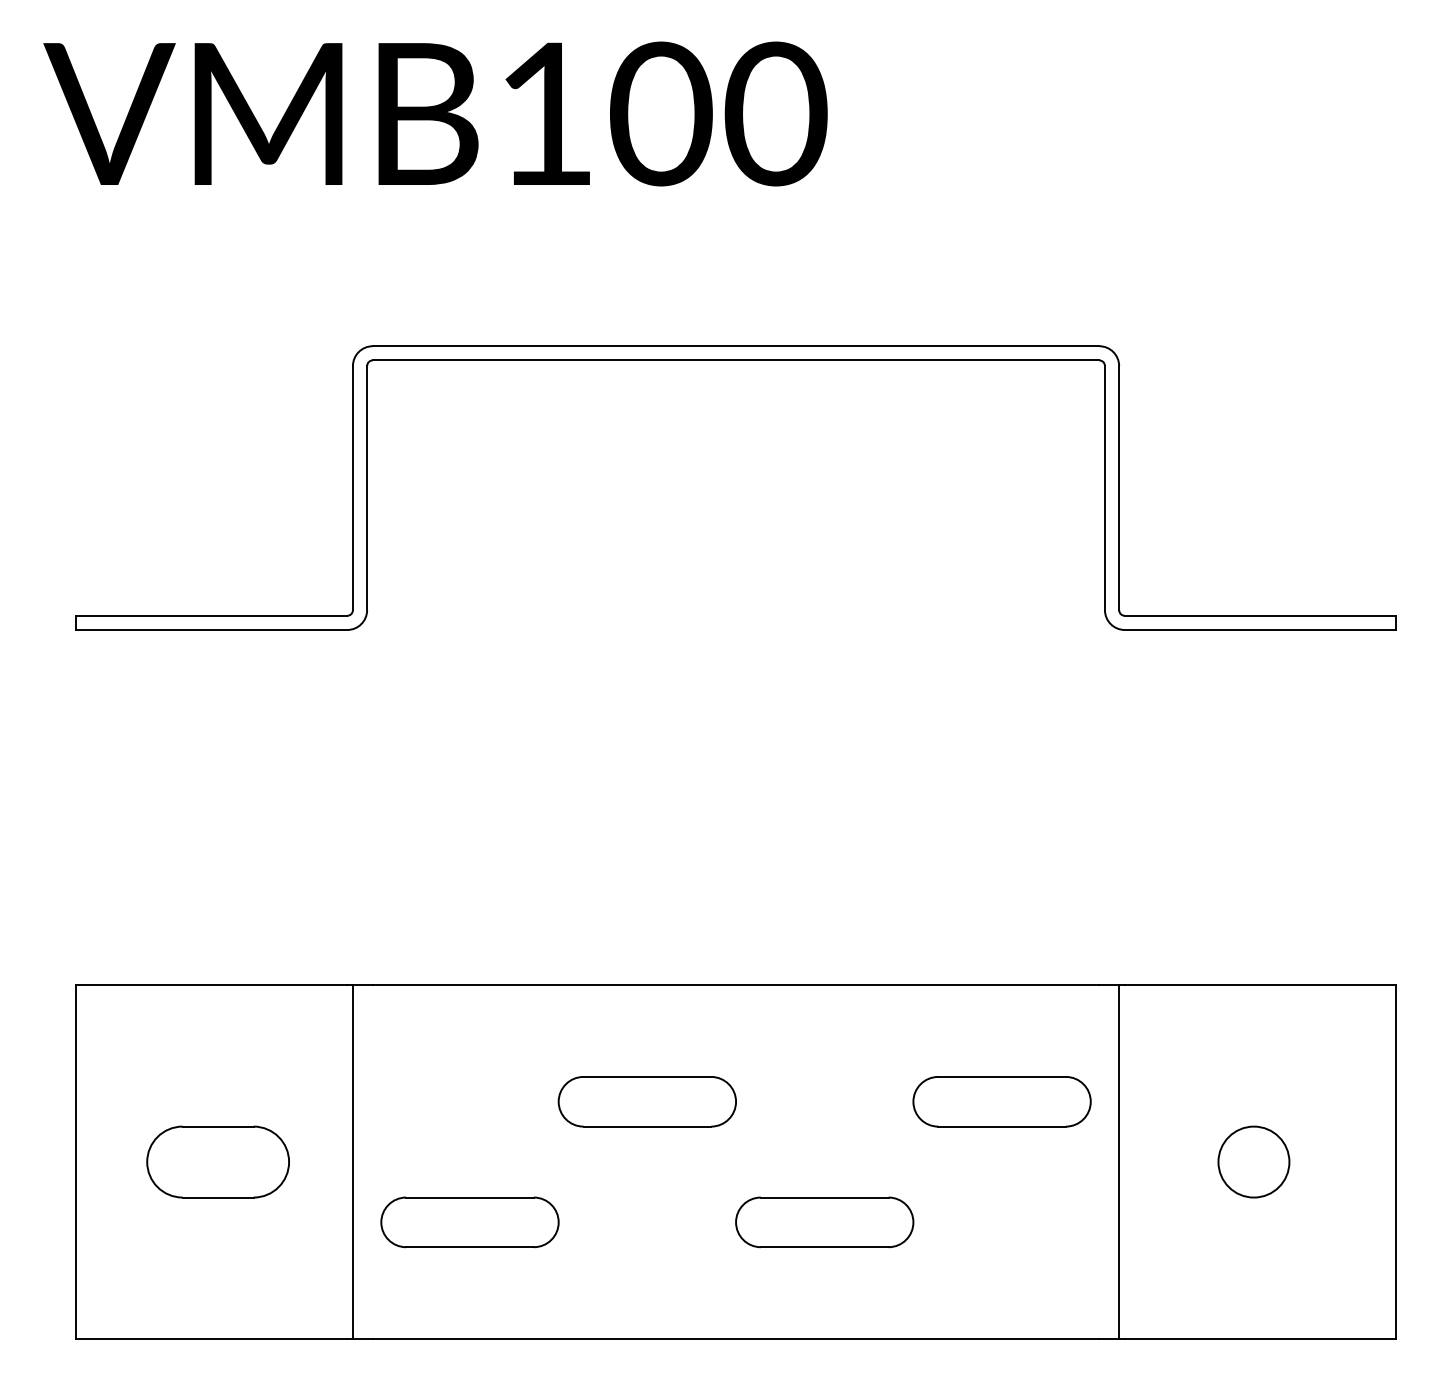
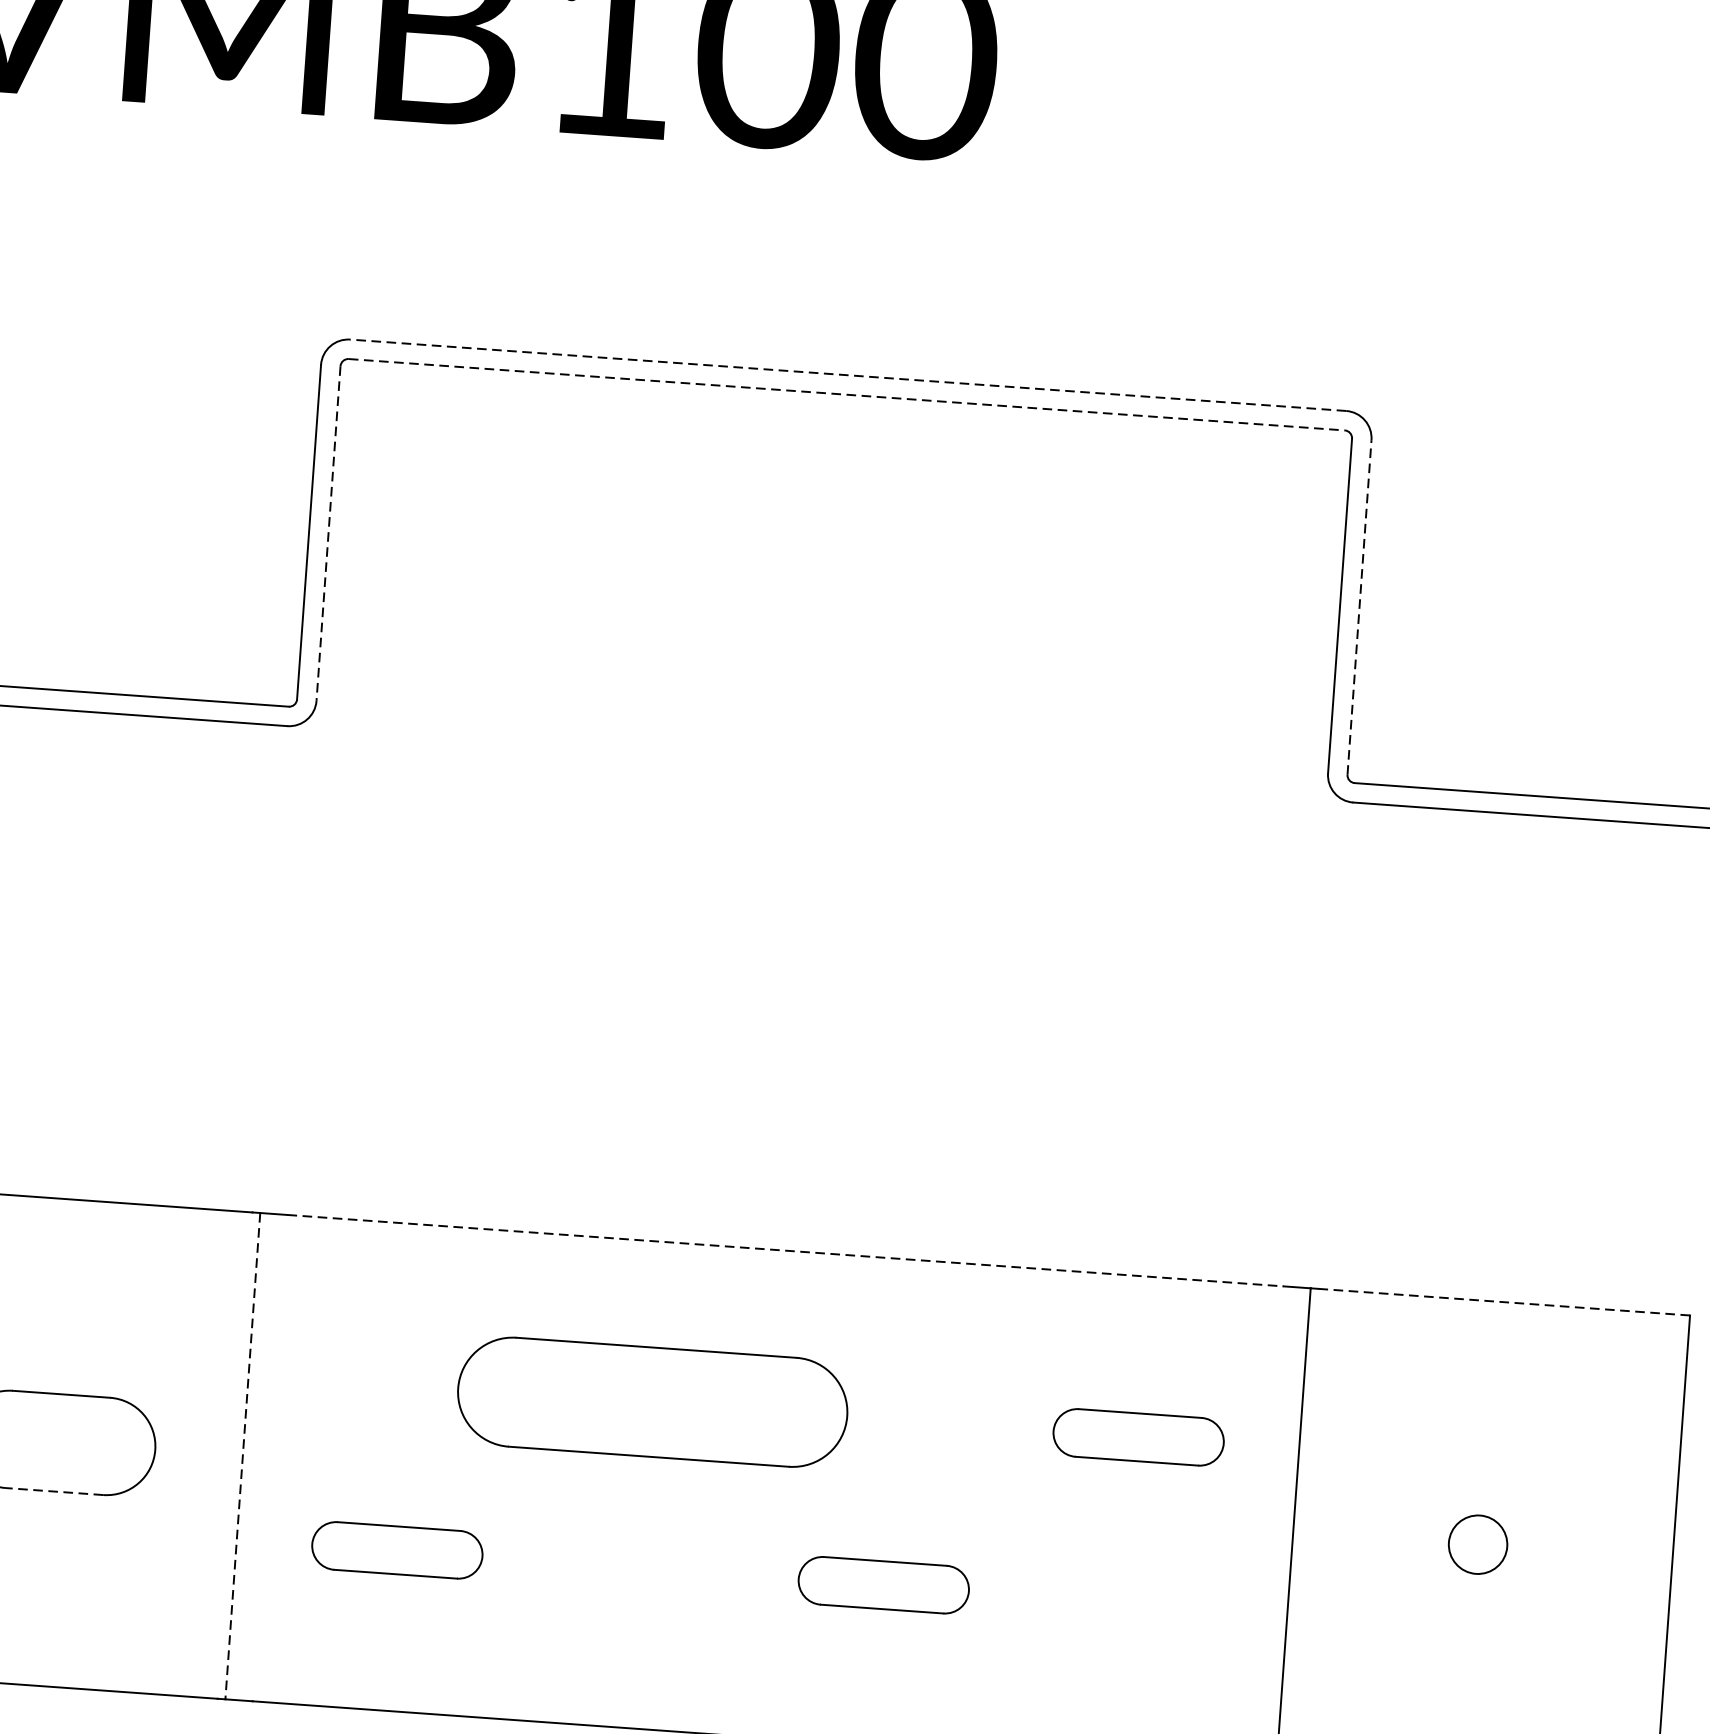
line: (735, 346) -> (847, 375), solid -> dashed
line: (736, 360) -> (847, 394), solid -> dashed
line: (1119, 487) -> (1360, 606), solid -> dashed
line: (367, 488) -> (328, 534), solid -> dashed
line: (736, 984) -> (786, 1250), solid -> dashed
line: (1260, 984) -> (1504, 1301), solid -> dashed
part: (646, 1101) -> (651, 1401), size x1.6
part: (1001, 1101) -> (1137, 1436), size x0.7
circle: (1253, 1161) -> (1477, 1543), size x0.6
line: (352, 1162) -> (242, 1456), solid -> dashed
line: (217, 1197) -> (53, 1491), solid -> dashed
part: (469, 1222) -> (396, 1550), size x0.7
part: (824, 1222) -> (883, 1585), size x0.7

